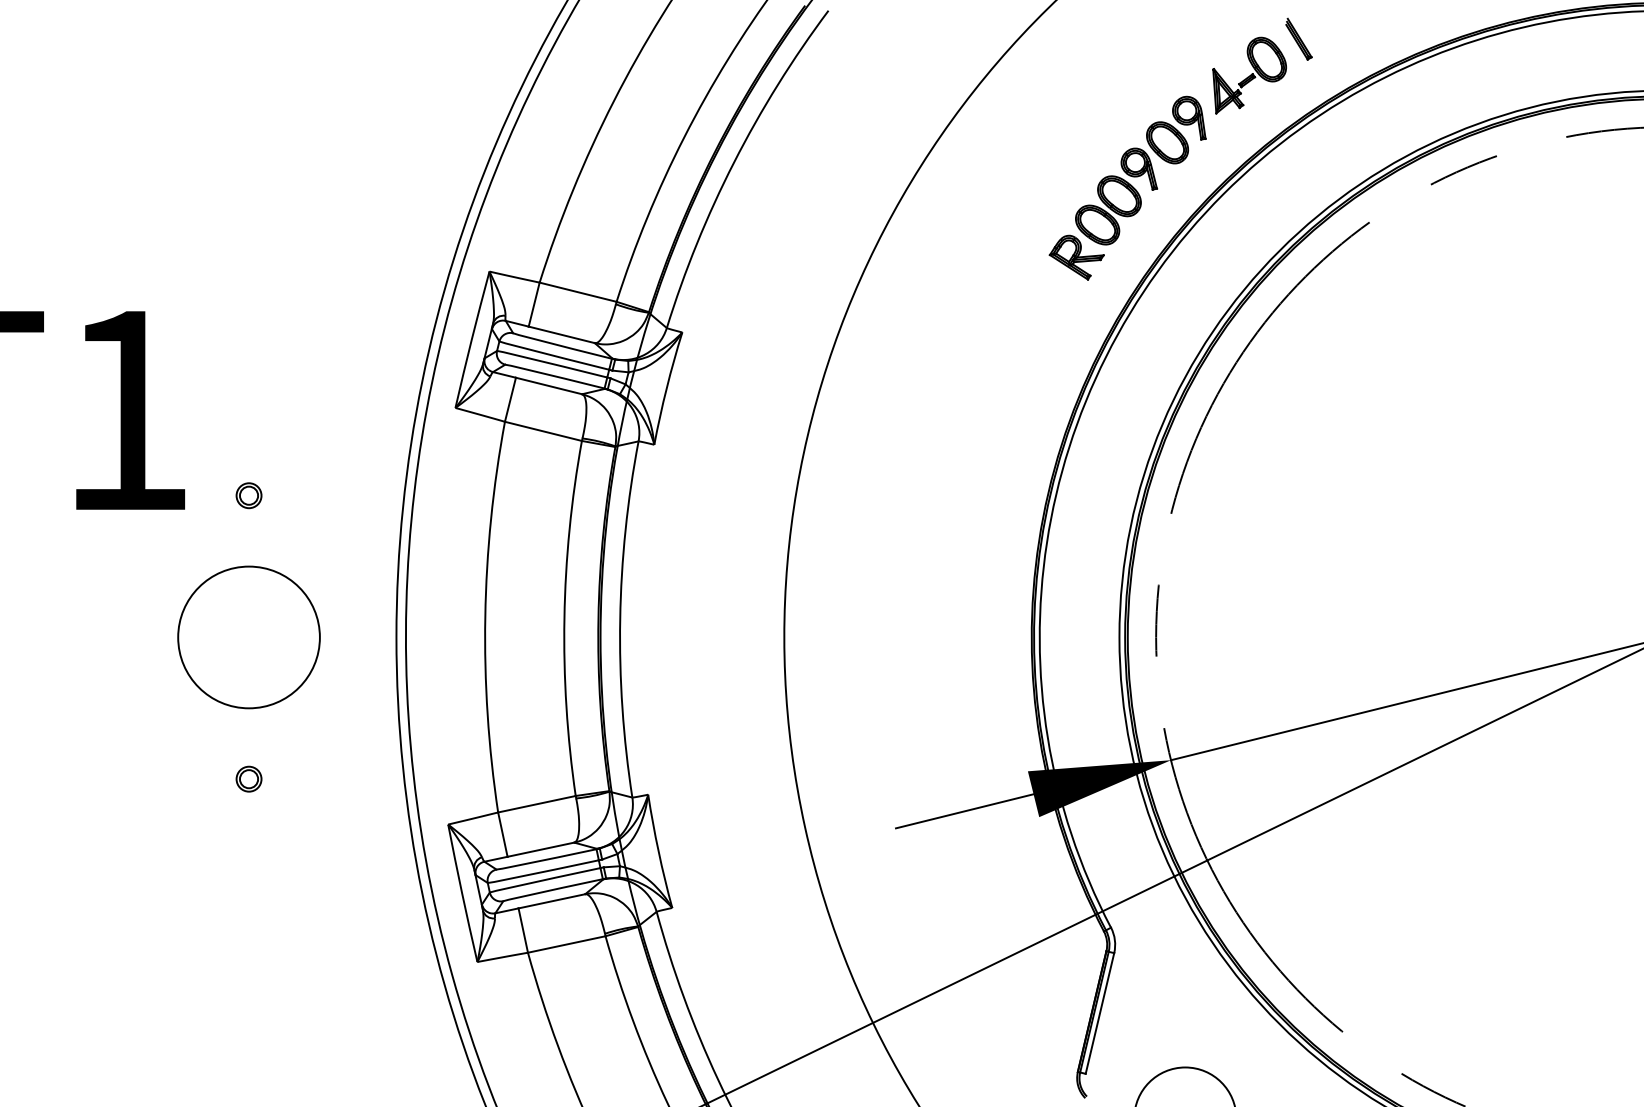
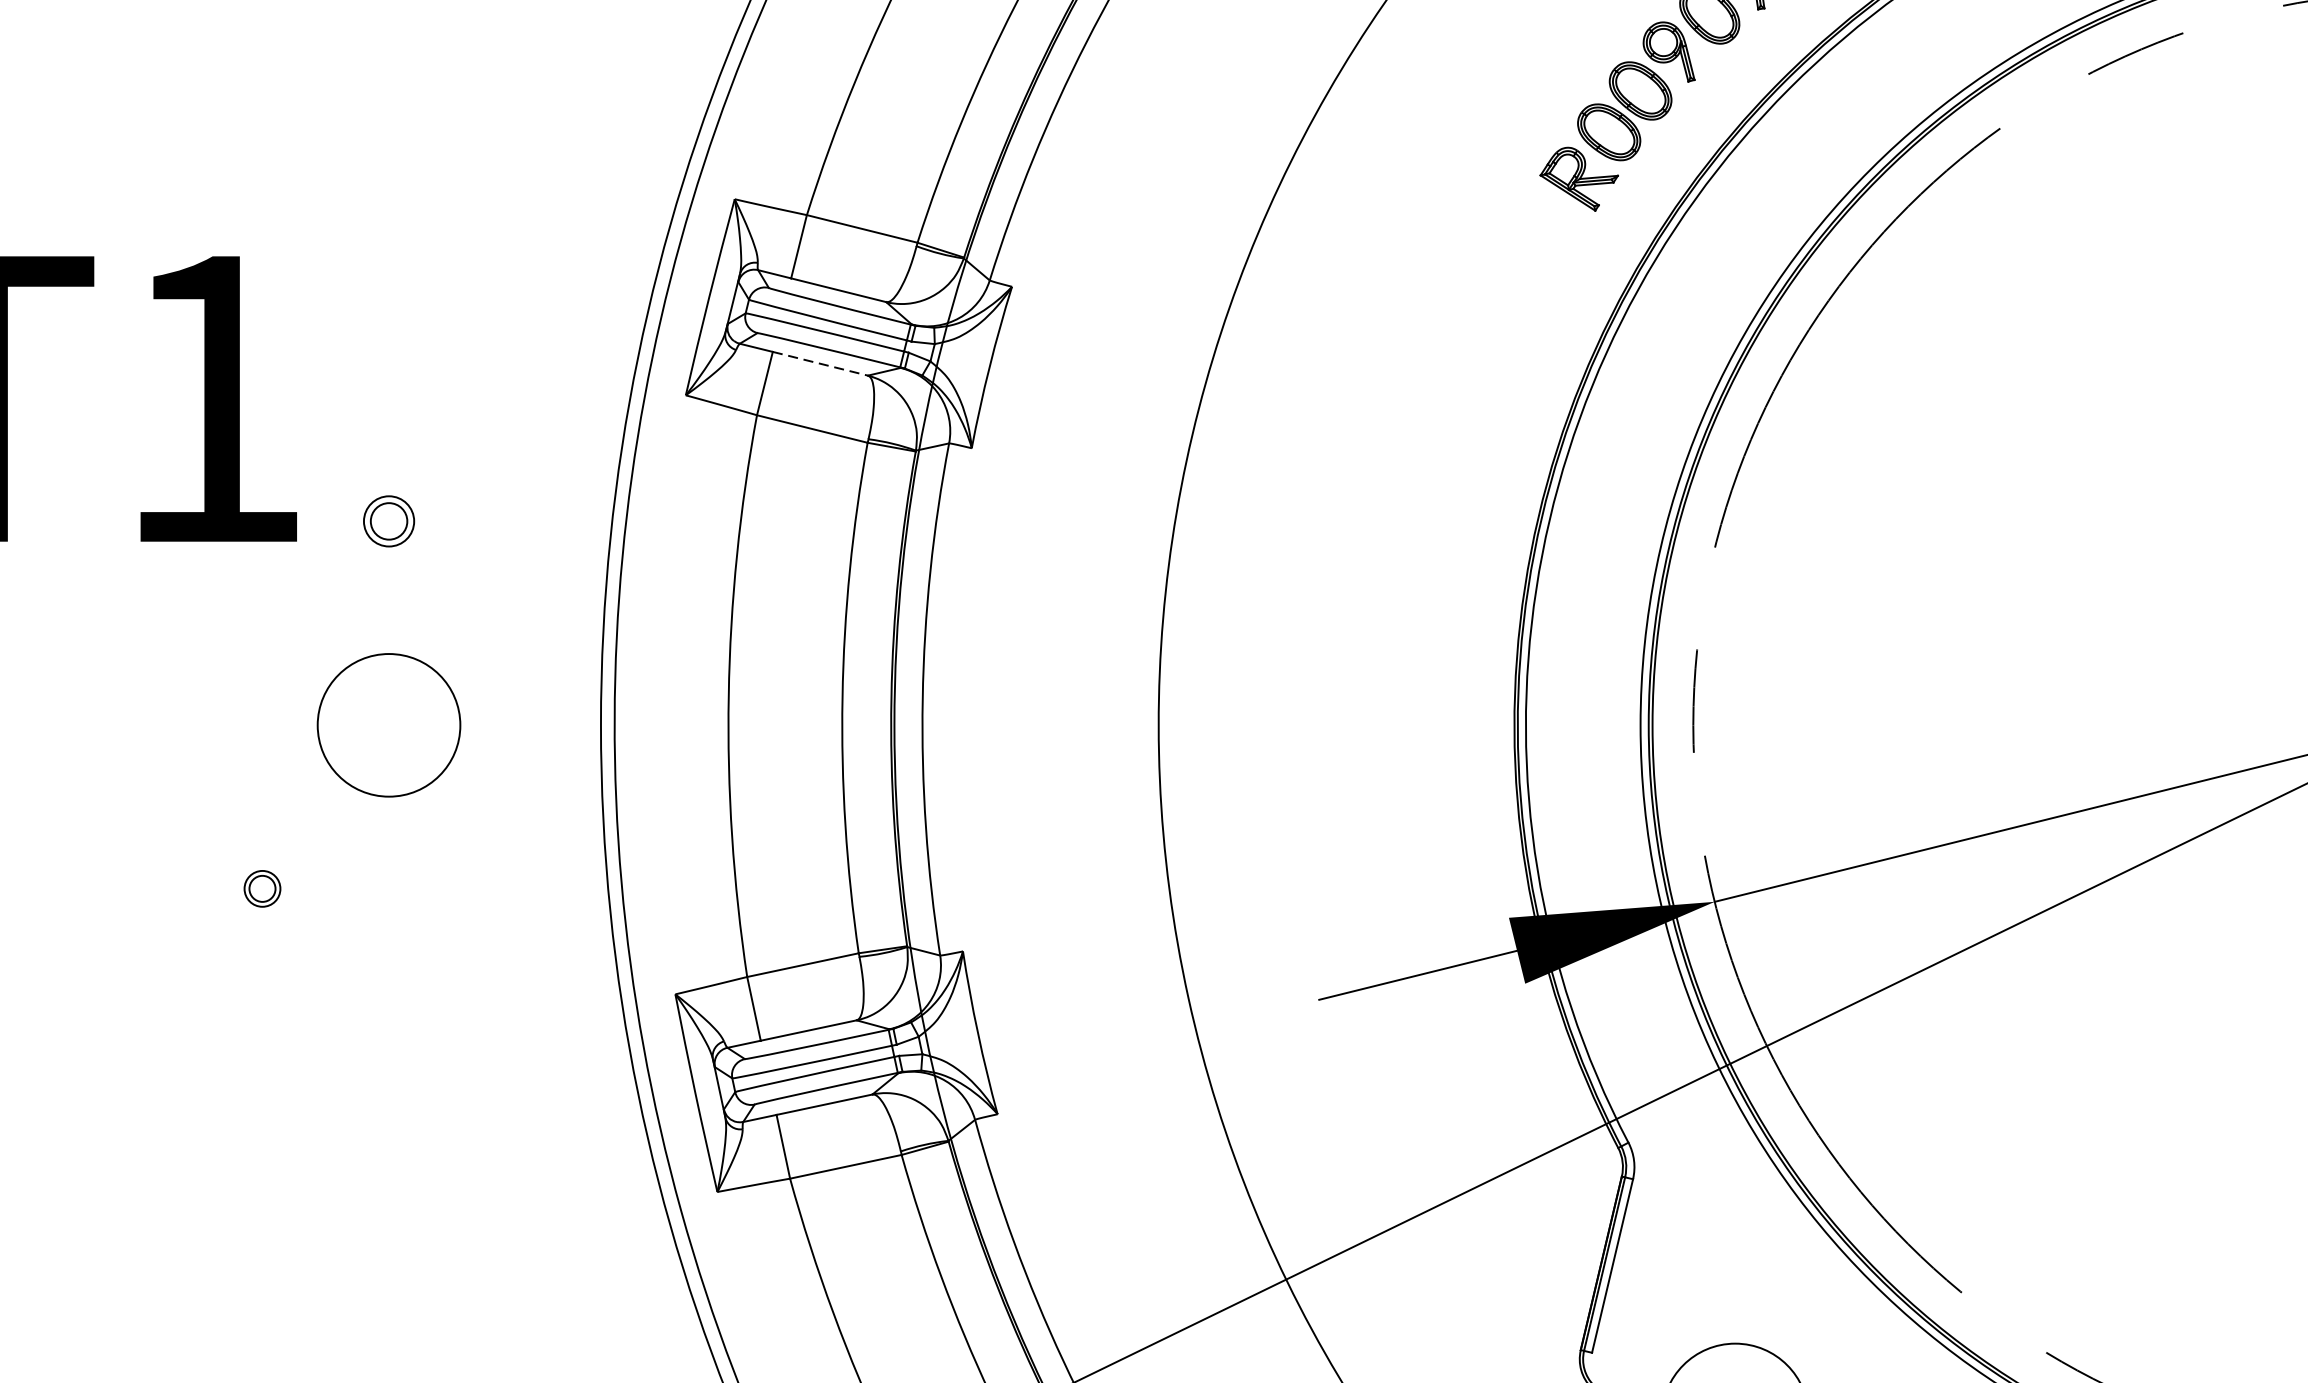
line: (549, 386) -> (821, 364), solid -> dashed
part: (248, 495) -> (388, 521), size x1.4
circle: (248, 637) -> (388, 725), size x0.7
part: (248, 778) -> (261, 887), moved

